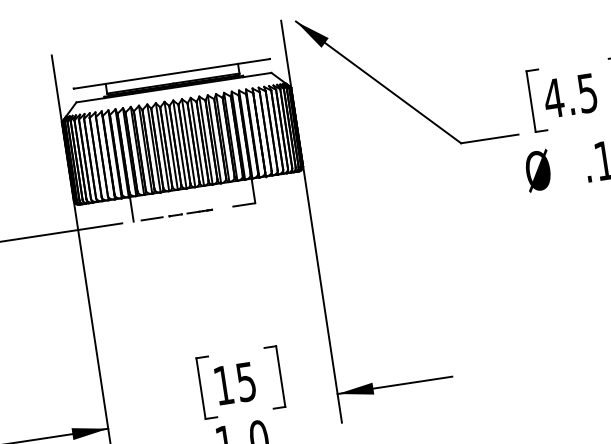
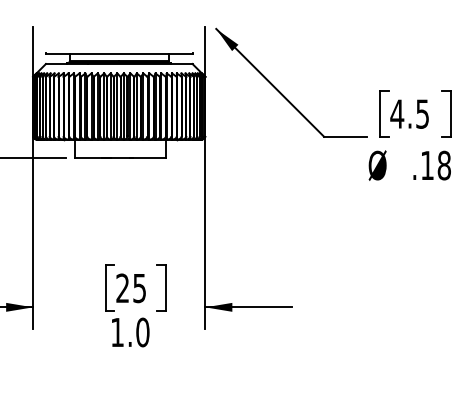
line: (194, 211) -> (120, 157), dashed -> solid
text: (223, 384) -> (122, 287), 15 -> 25

